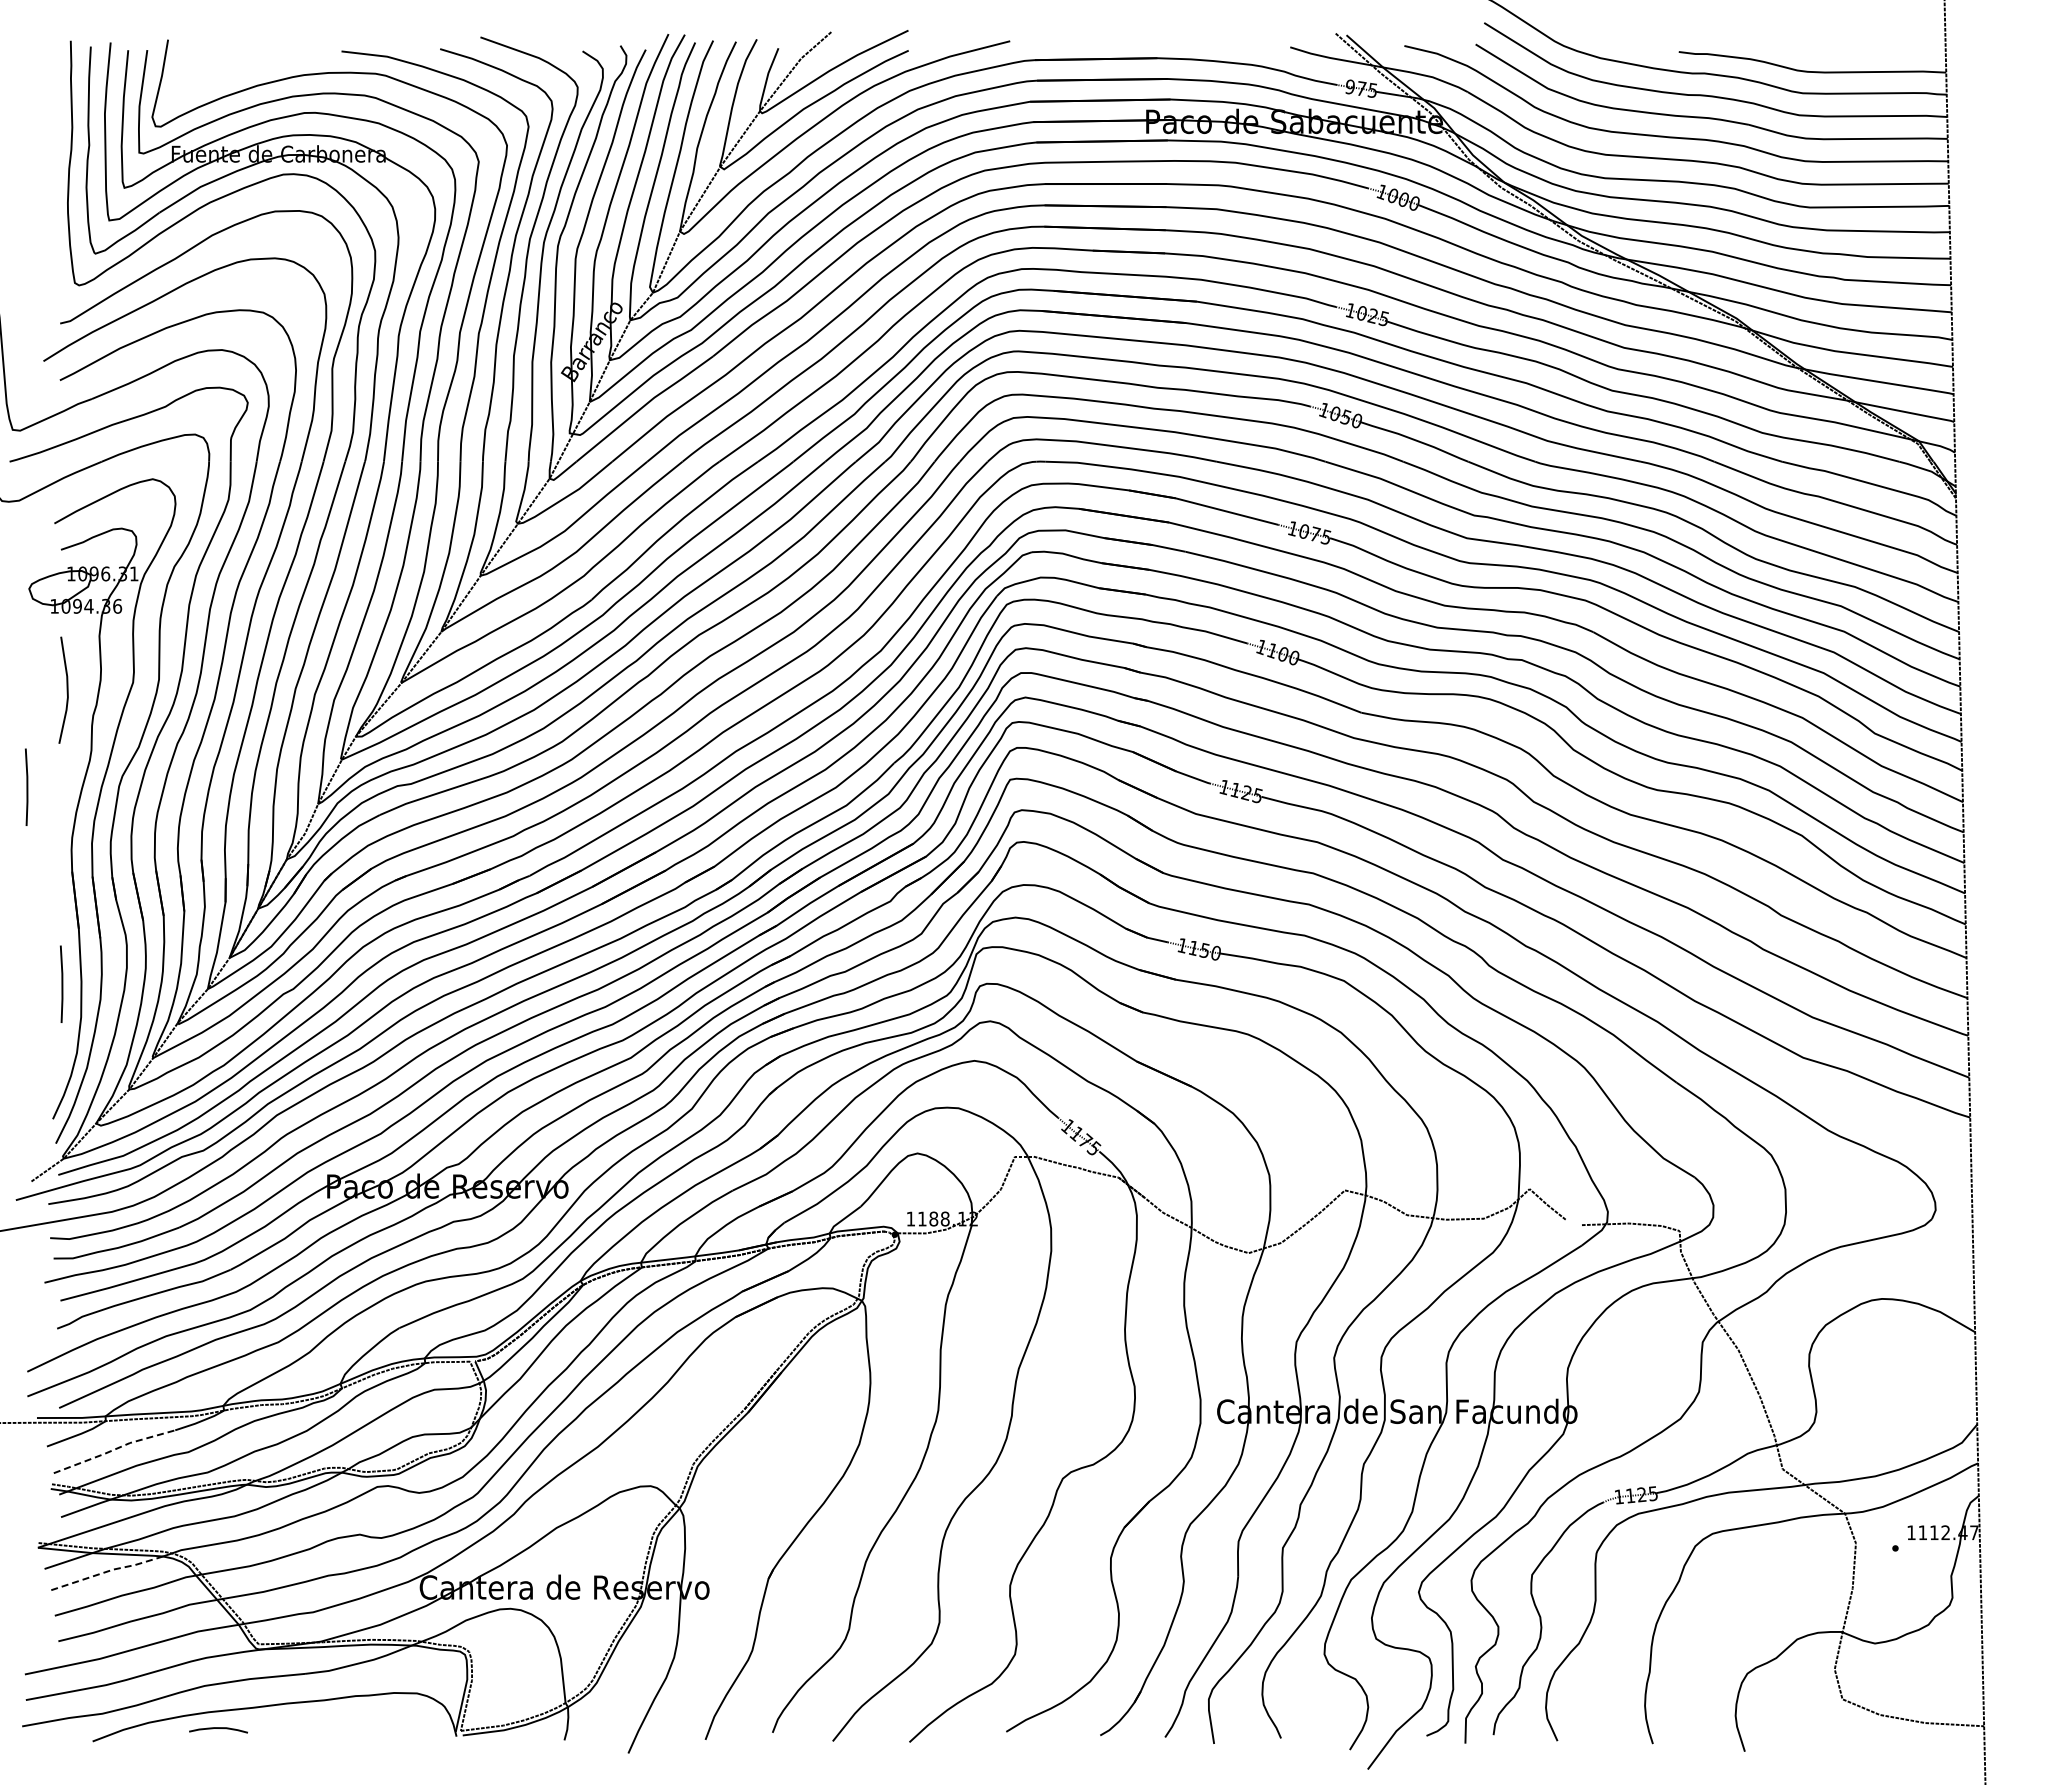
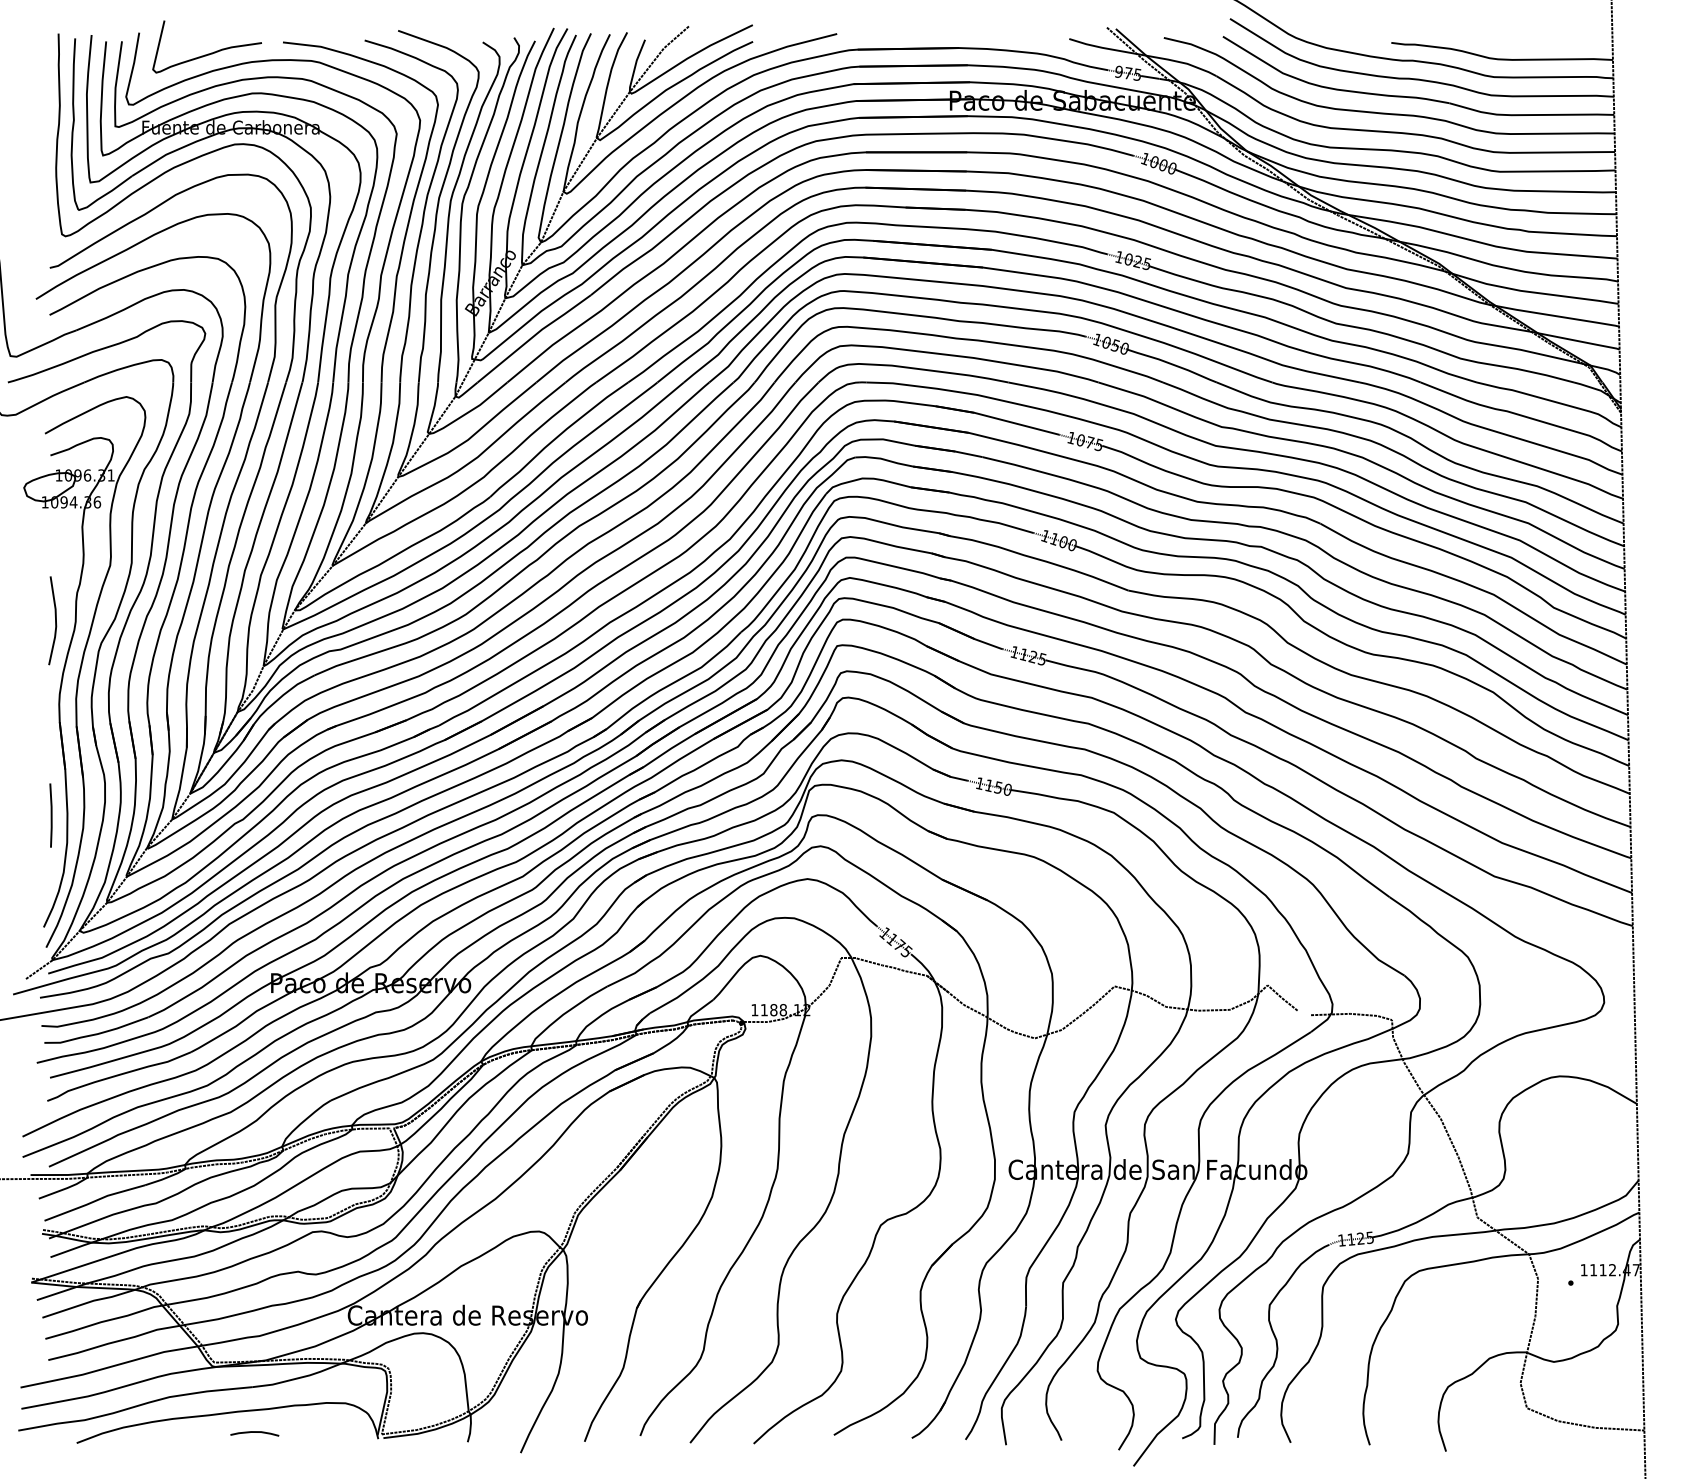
curve: (252, 64) -> (209, 53), added
line: (66, 689) -> (55, 620), moved
line: (26, 786) -> (21, 651), removed
line: (113, 1450) -> (93, 1201), dashed -> solid
line: (108, 1571) -> (89, 1302), dashed -> solid
curve: (218, 1728) -> (254, 1432), moved

